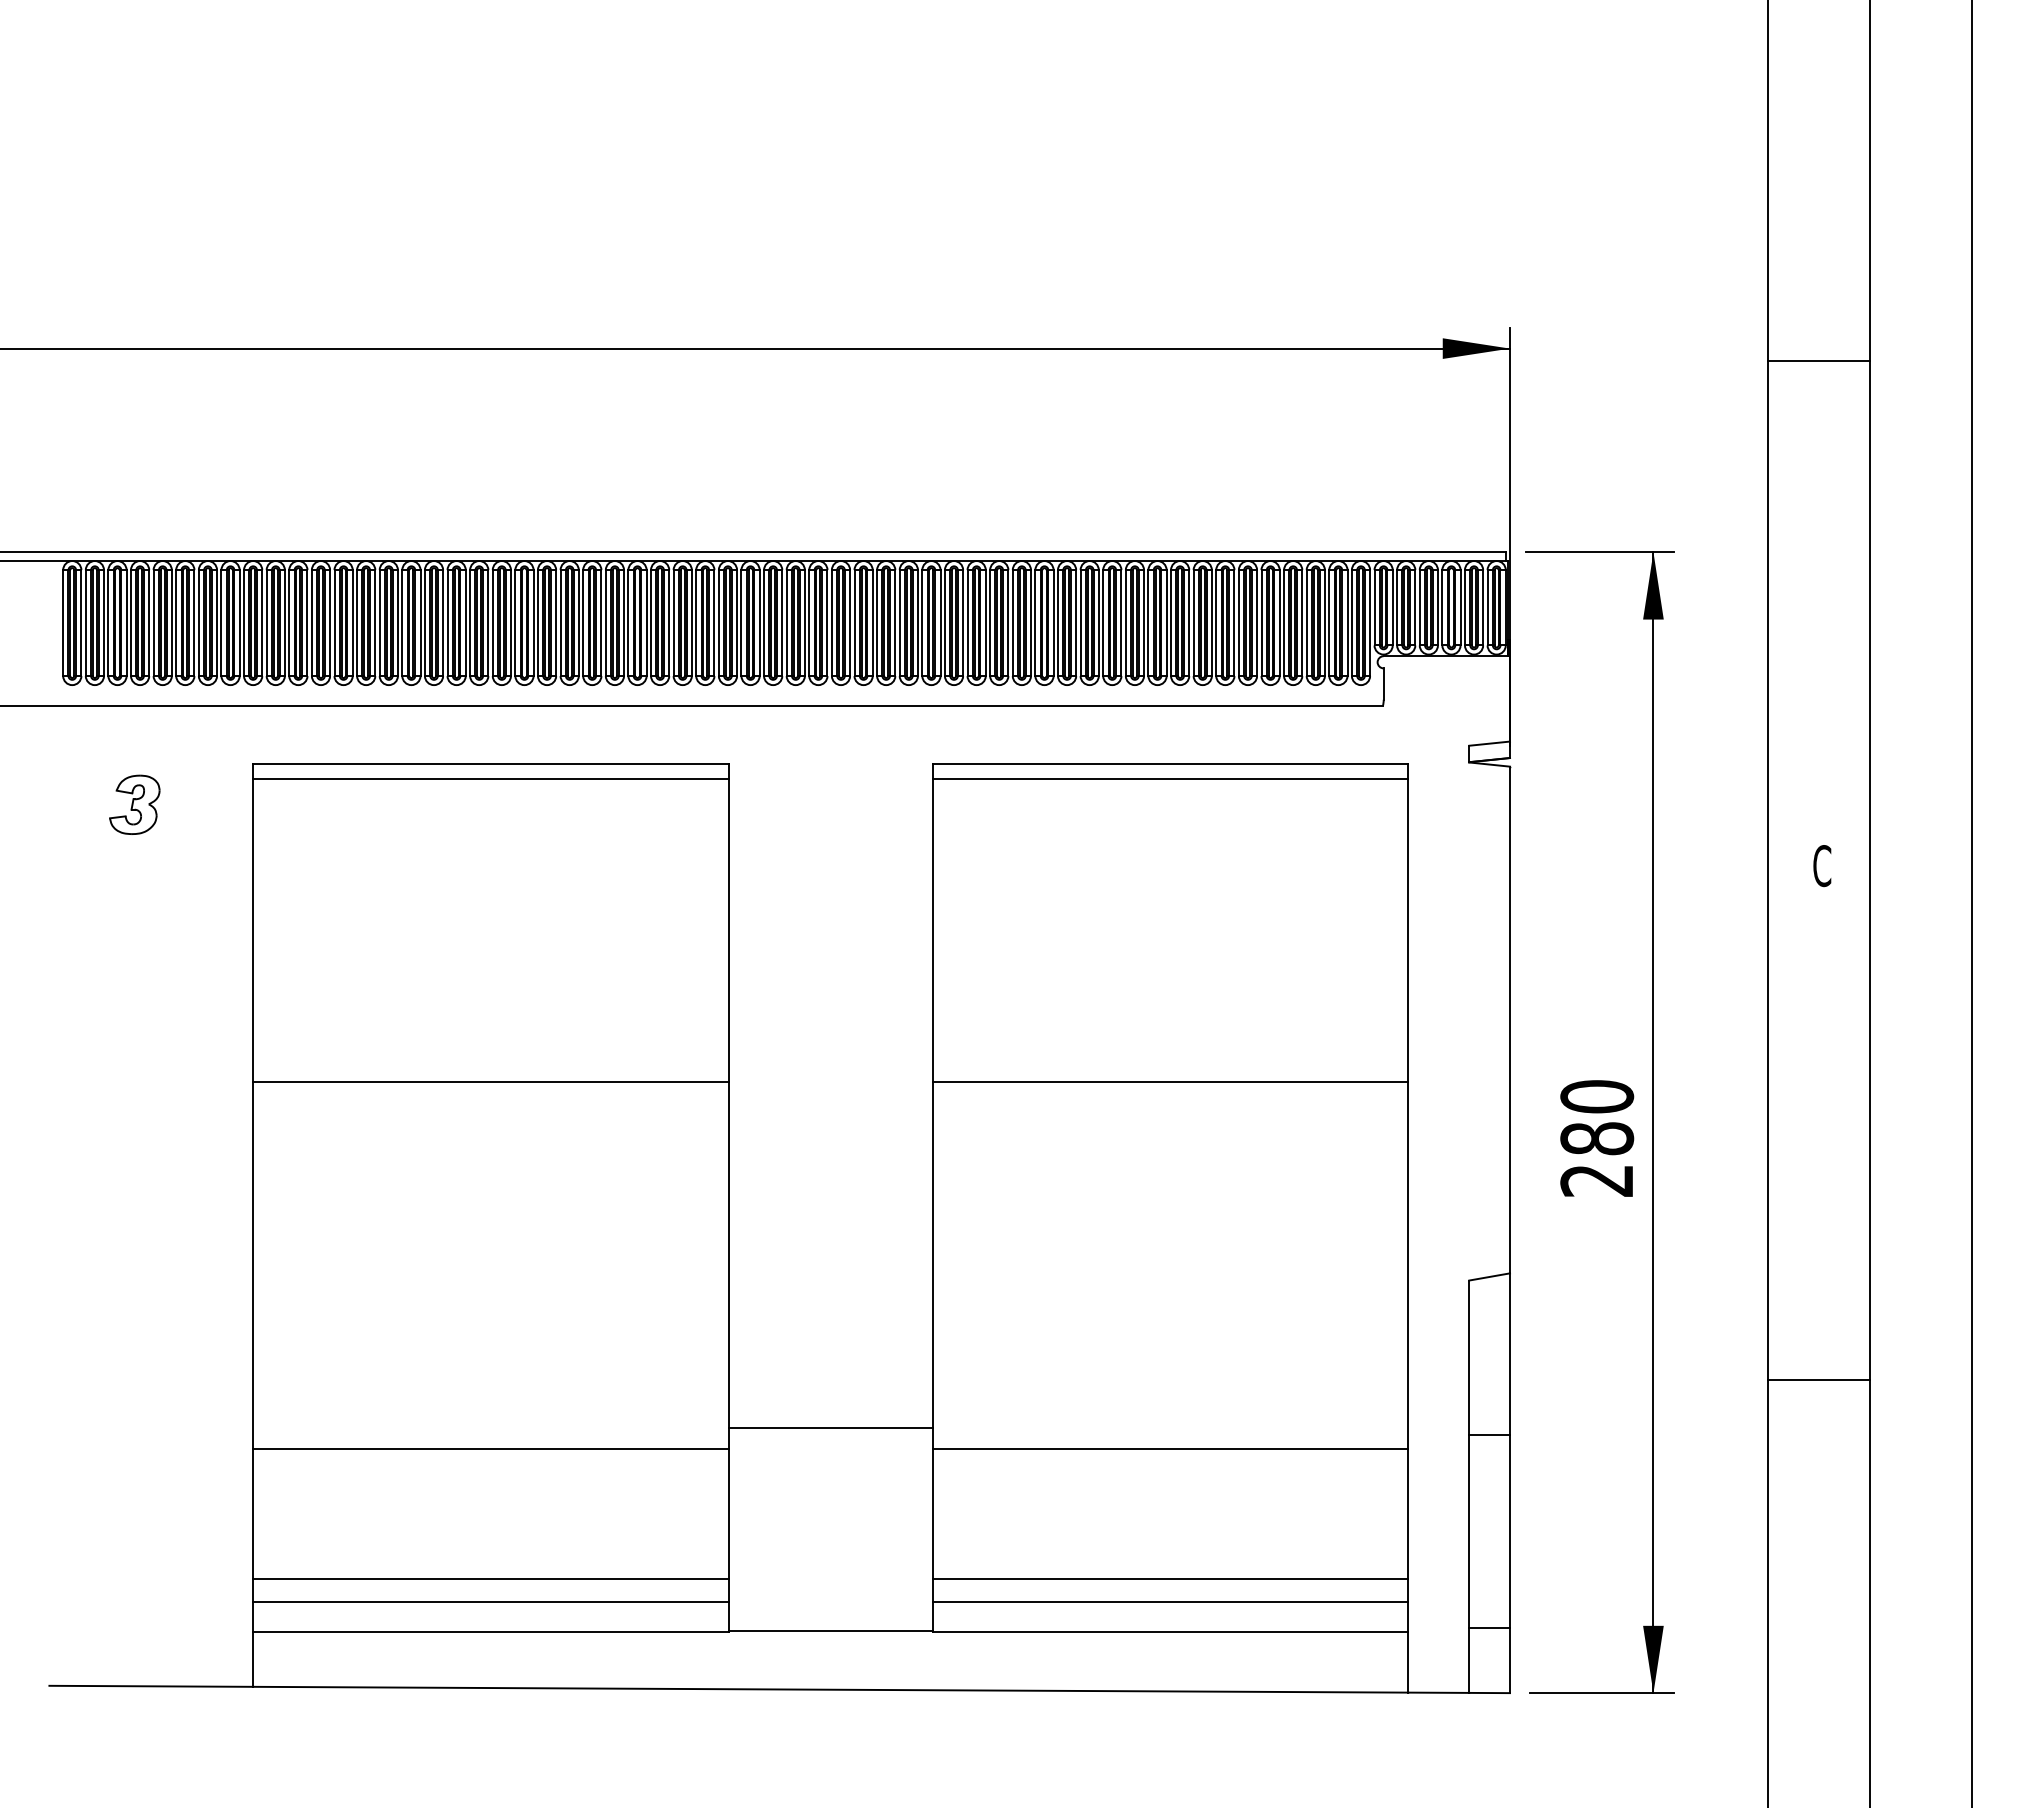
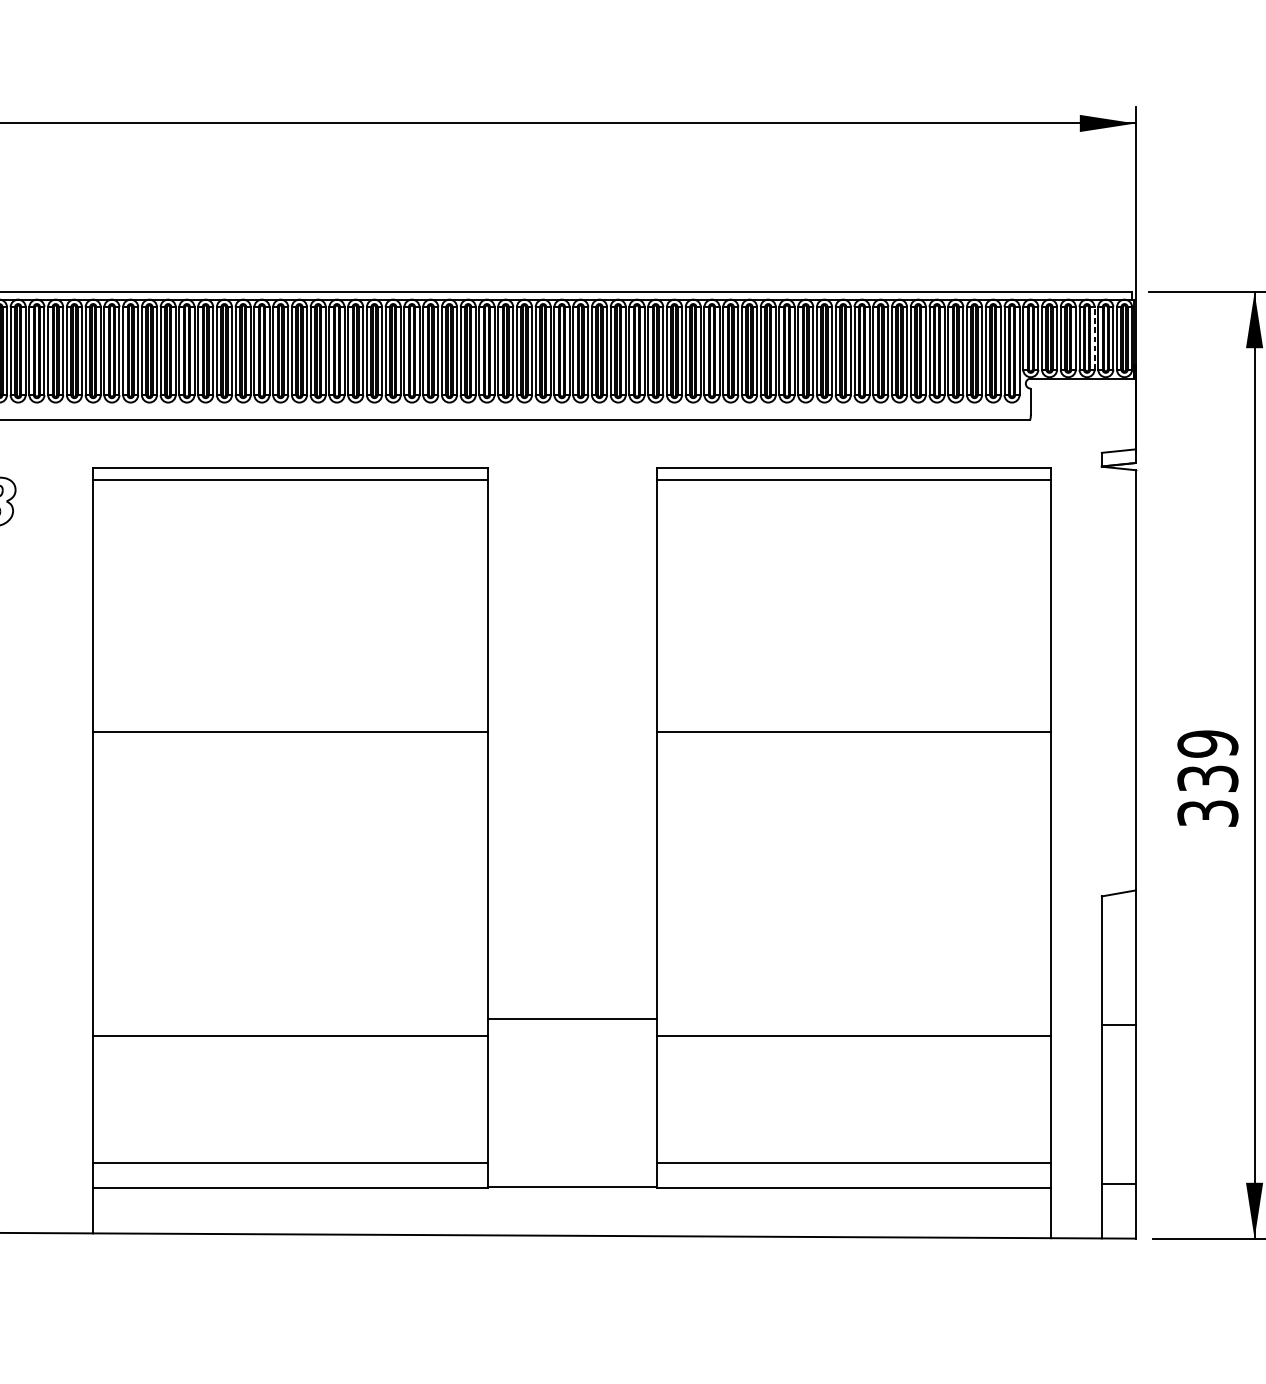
line: (1460, 607) -> (1094, 338), solid -> dashed
text: (1597, 1138) -> (1208, 778), 280 -> 339
line: (491, 1578) -> (290, 1143), removed
line: (1170, 1578) -> (854, 1143), removed

